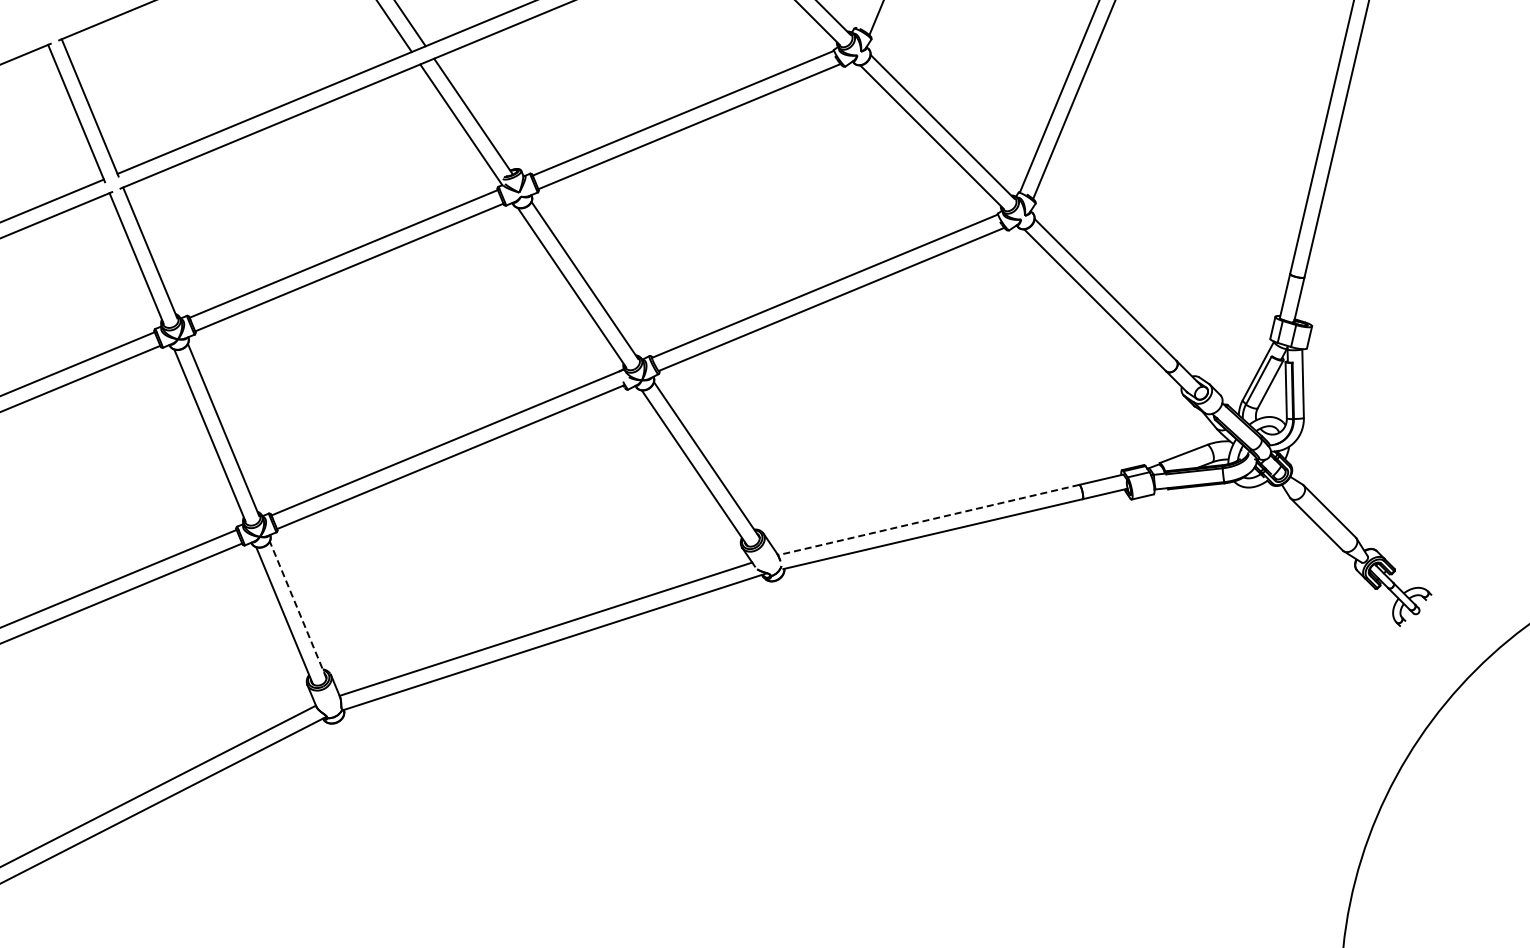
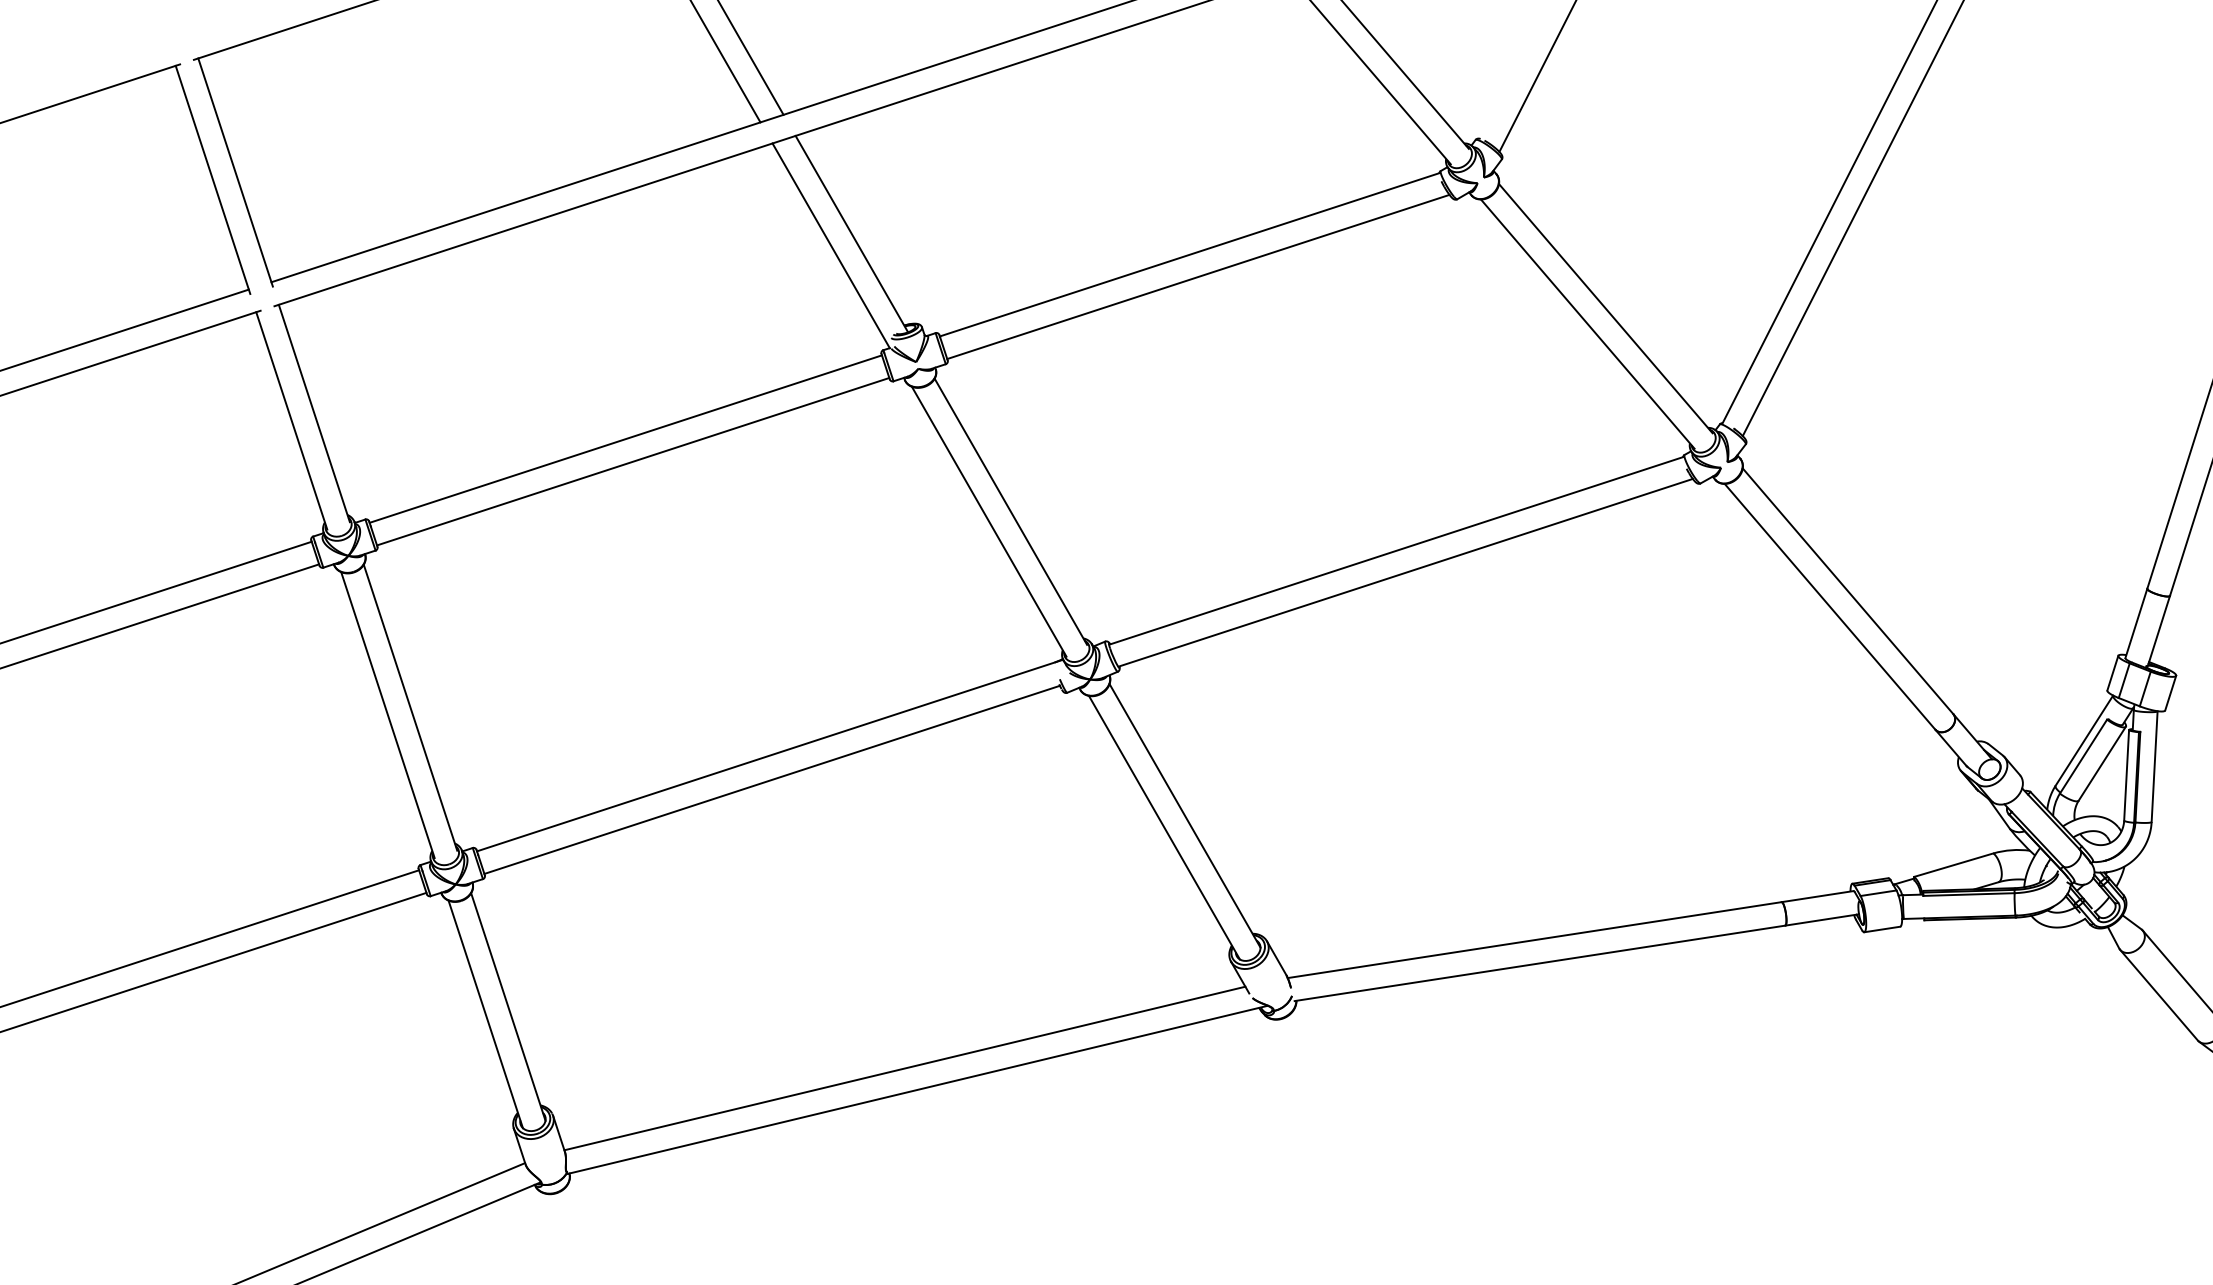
line: (928, 520) -> (1534, 940), dashed -> solid
line: (298, 609) -> (508, 1006), dashed -> solid

